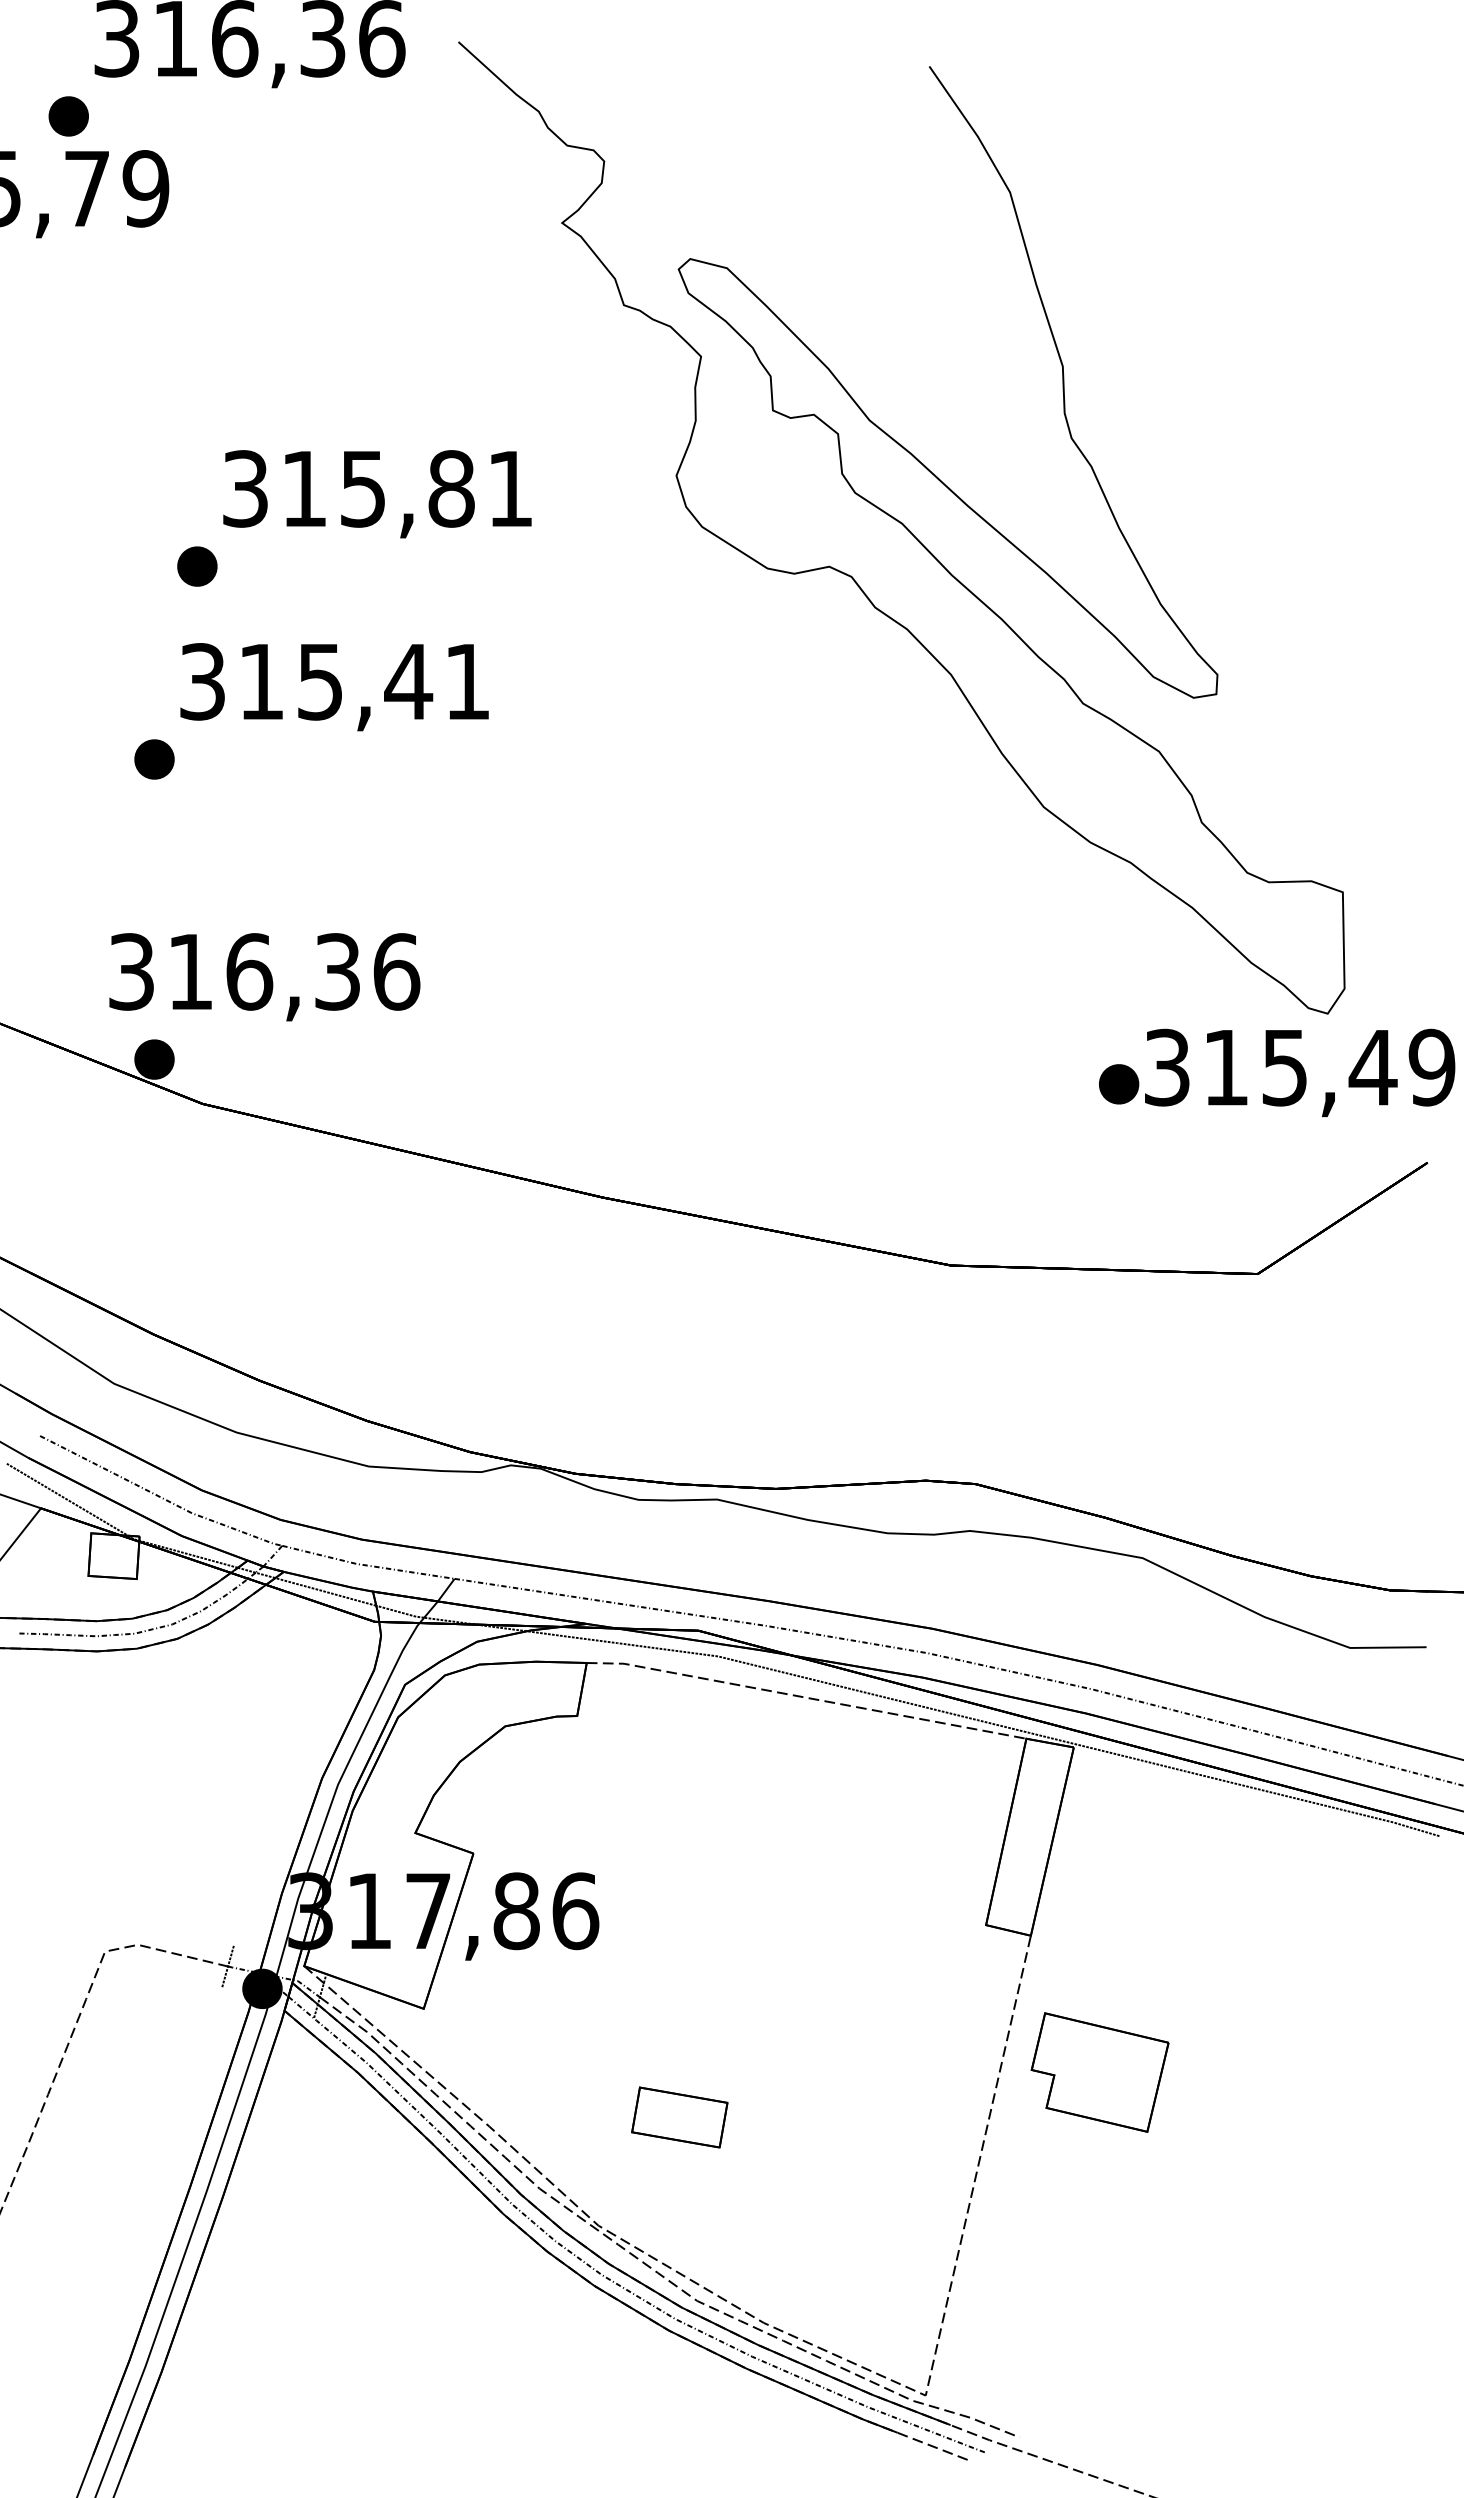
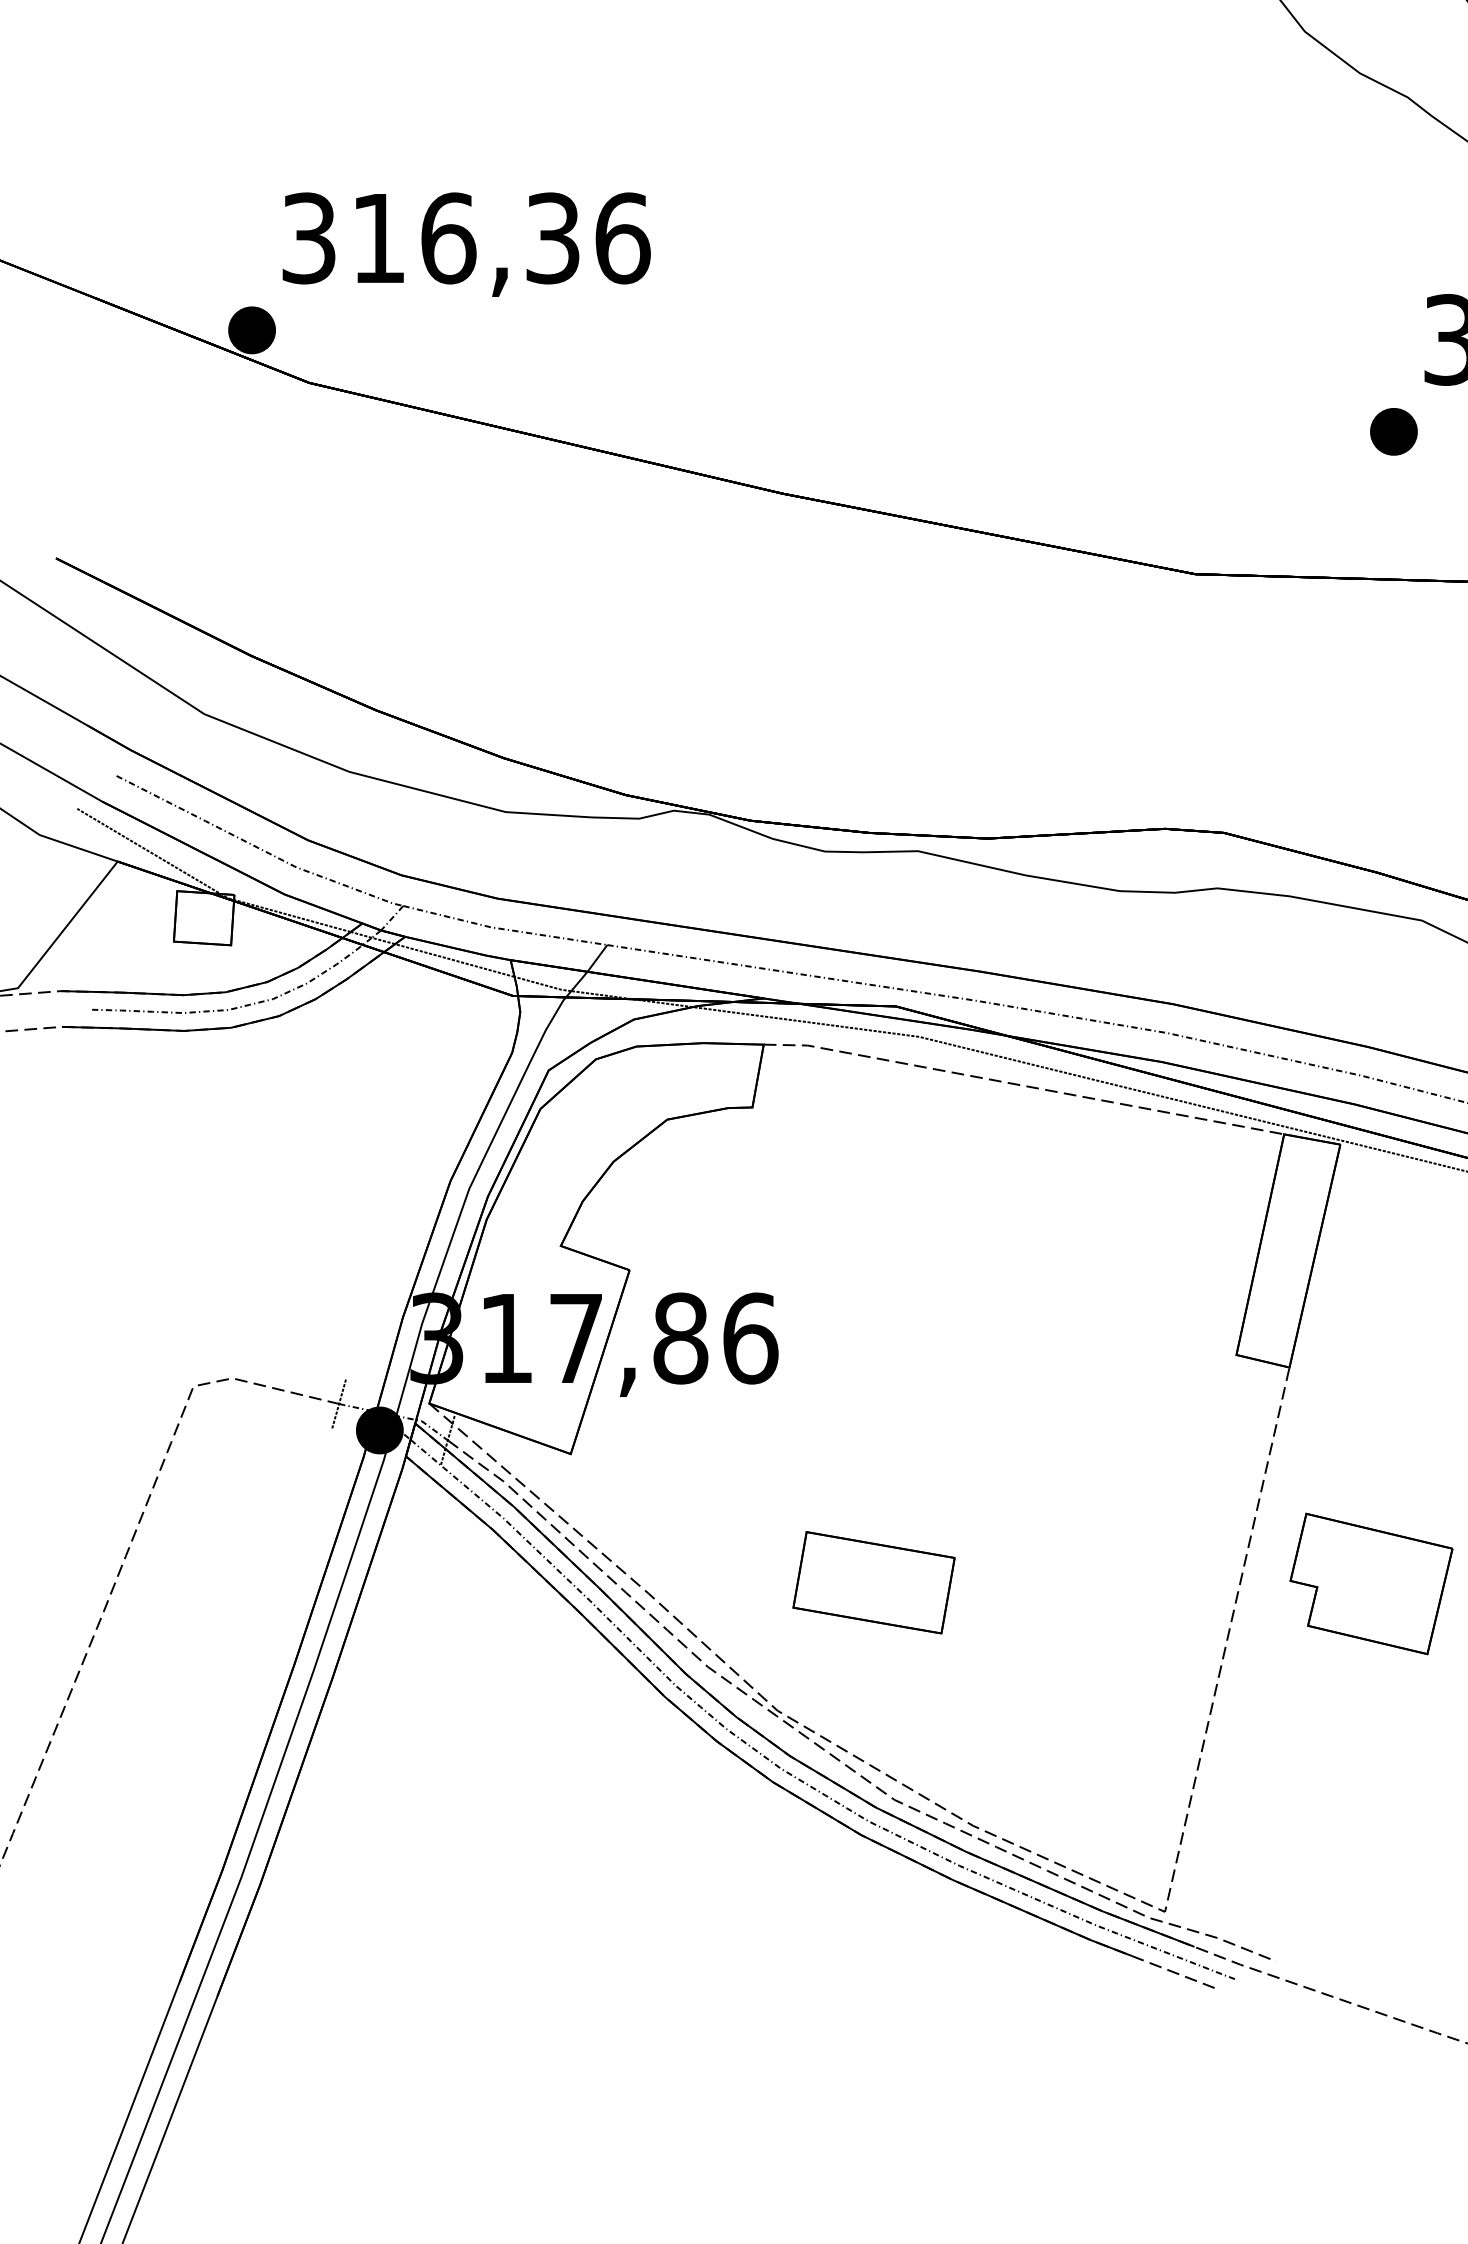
text: (264, 977) -> (466, 245), moved
part: (1119, 1084) -> (1394, 432), moved
part: (1099, 2072) -> (1370, 1583), moved
part: (679, 2117) -> (873, 1582), size x1.43

